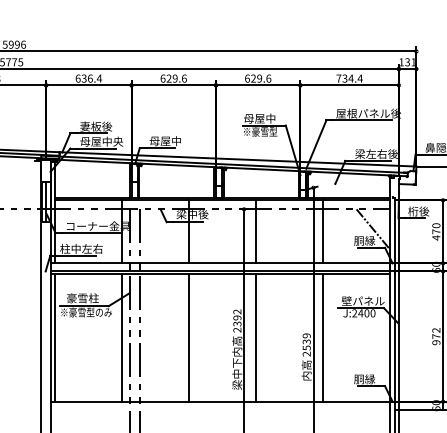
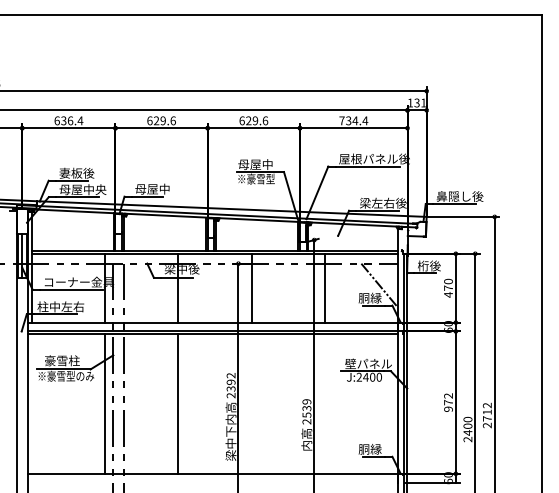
line: (54, 337) -> (31, 403), removed
line: (256, 337) -> (251, 403), removed
line: (322, 337) -> (324, 403), removed

